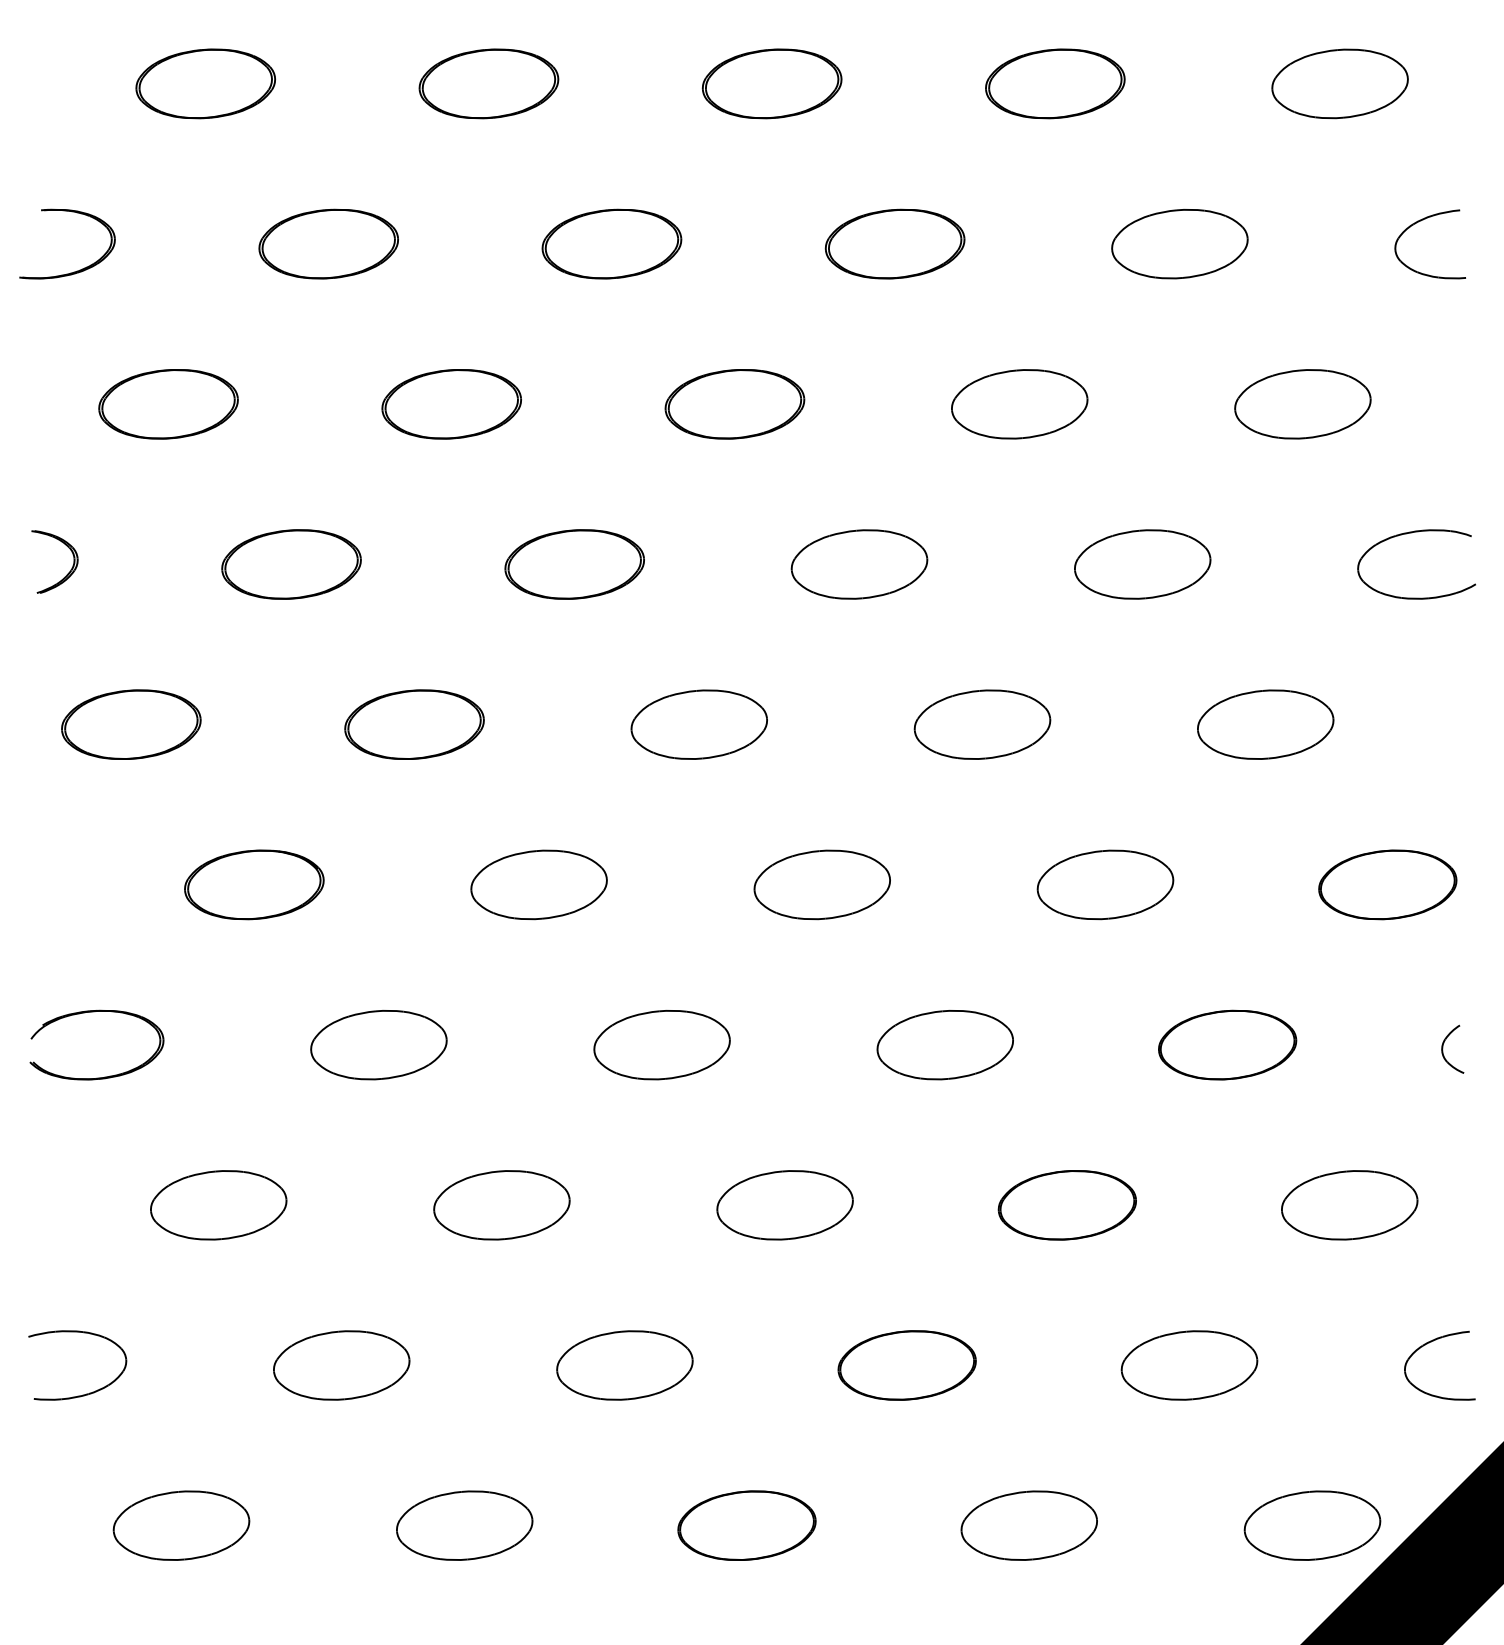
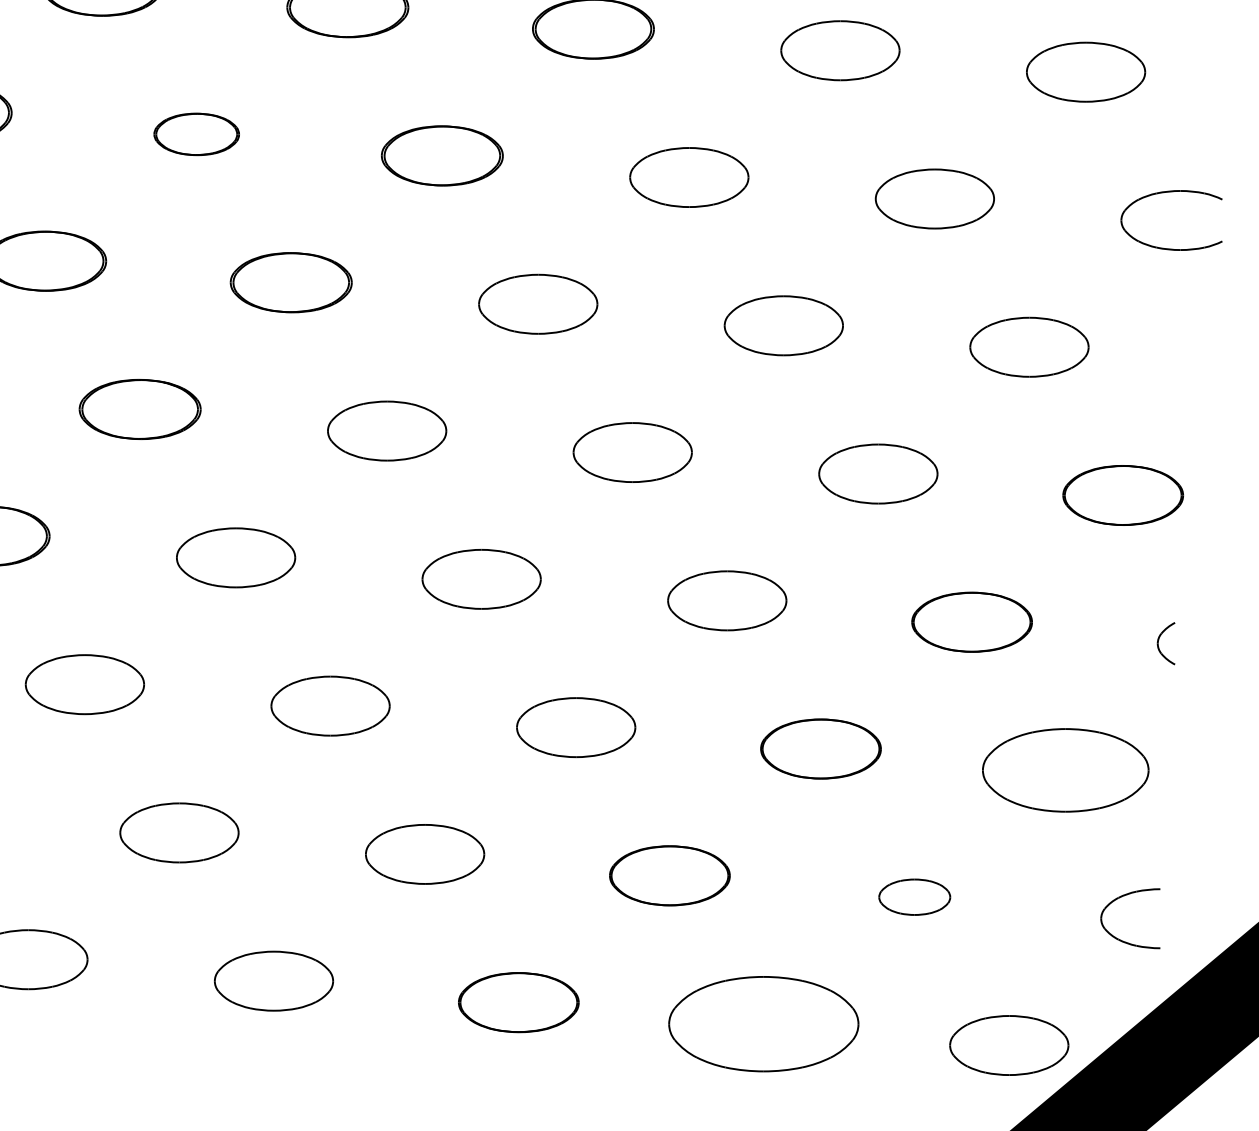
part: (291, 564) -> (196, 134), size x0.7
part: (1349, 1205) -> (1065, 770), size x1.4
part: (1189, 1365) -> (914, 897), size x0.6
part: (1028, 1525) -> (762, 1023), size x1.6

